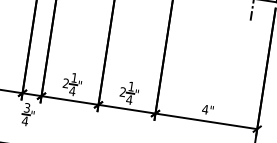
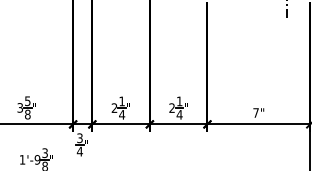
text: (205, 109) -> (256, 112), 4" -> 7"

